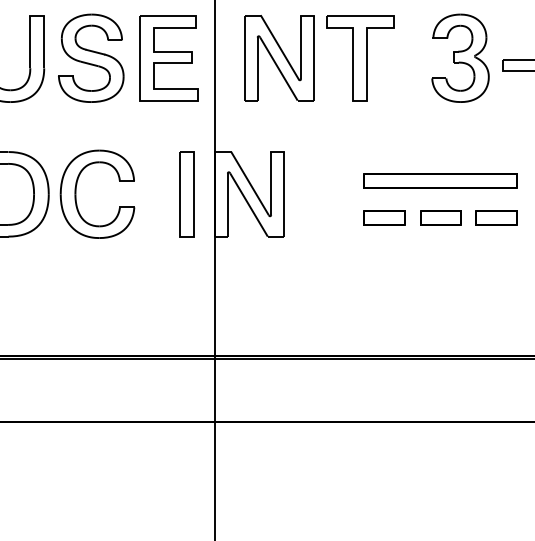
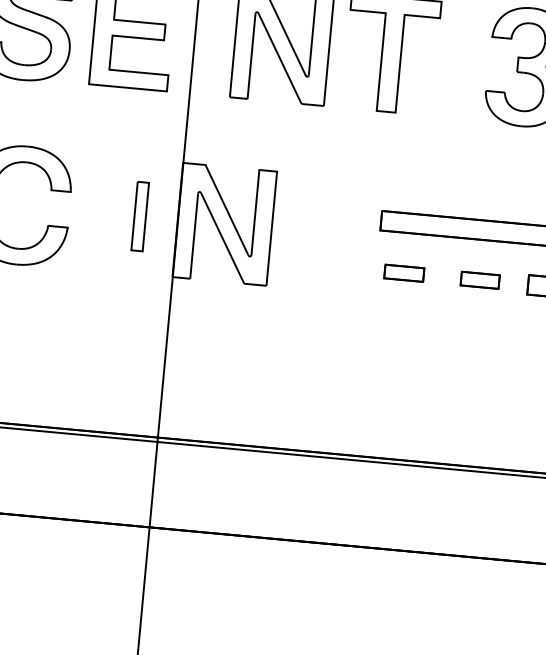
part: (186, 194) -> (139, 216), size x0.6
part: (384, 217) -> (404, 272), size x0.7
part: (440, 217) -> (479, 279), size x0.7

